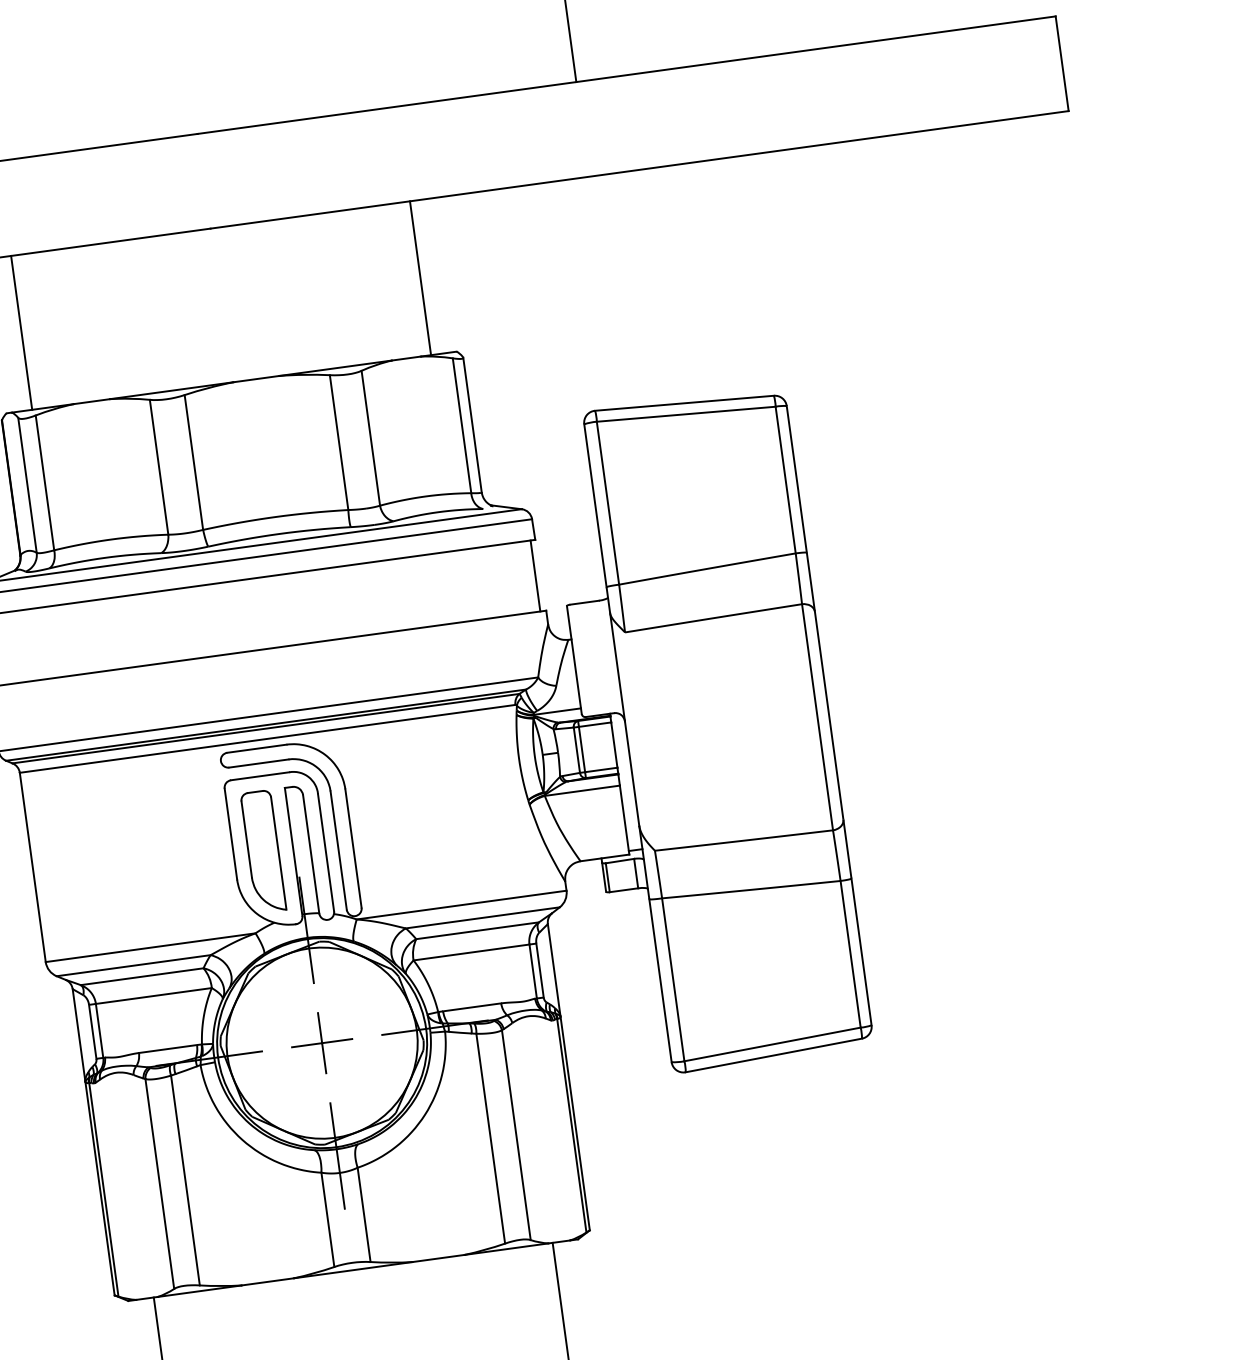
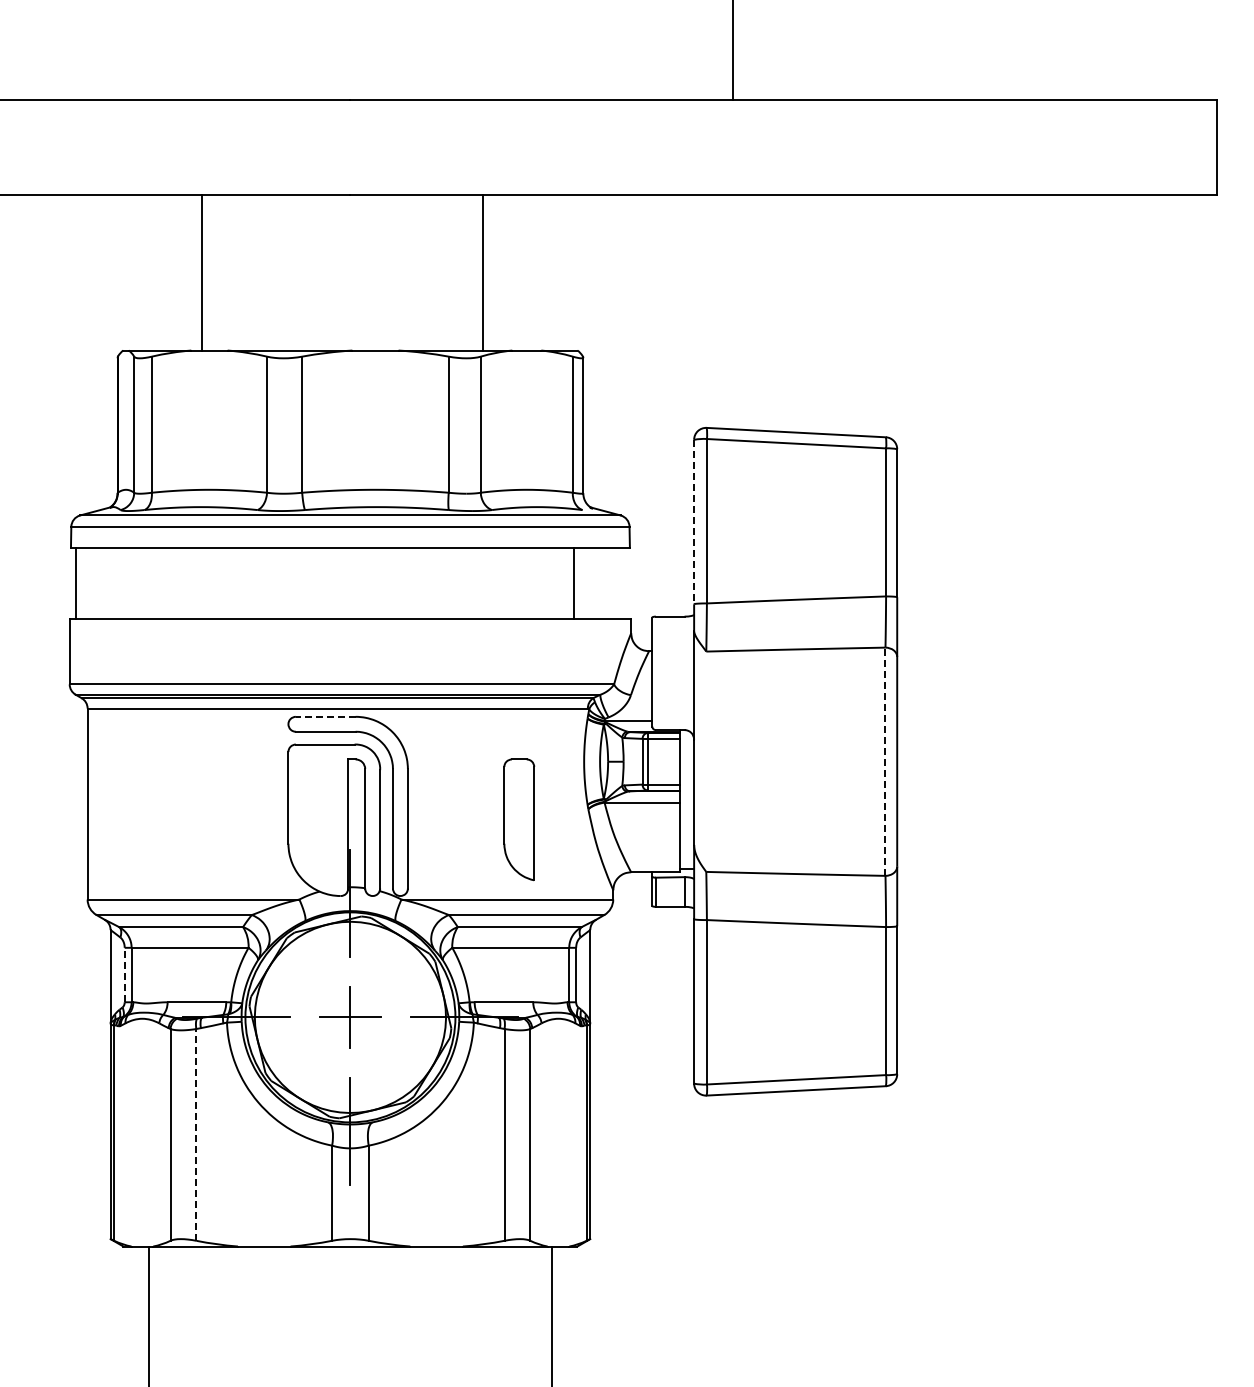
line: (420, 277) -> (482, 272), moved
line: (21, 332) -> (202, 272), moved
line: (595, 506) -> (694, 522), solid -> dashed
line: (535, 575) -> (574, 583), moved
line: (817, 717) -> (885, 761), solid -> dashed
line: (256, 748) -> (325, 716), solid -> dashed
part: (263, 851) -> (519, 819), moved
line: (92, 1031) -> (124, 974), solid -> dashed
line: (185, 1180) -> (196, 1134), solid -> dashed

